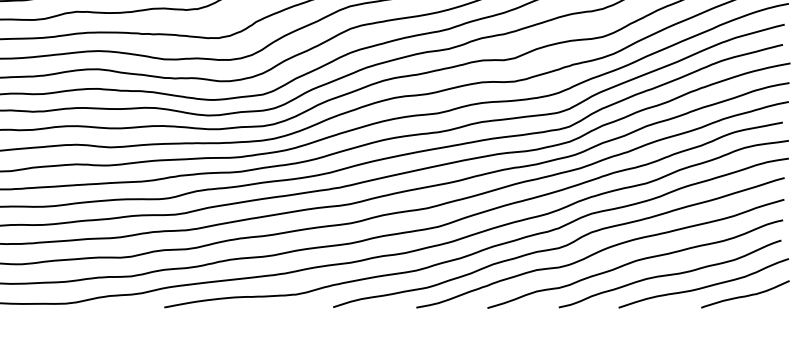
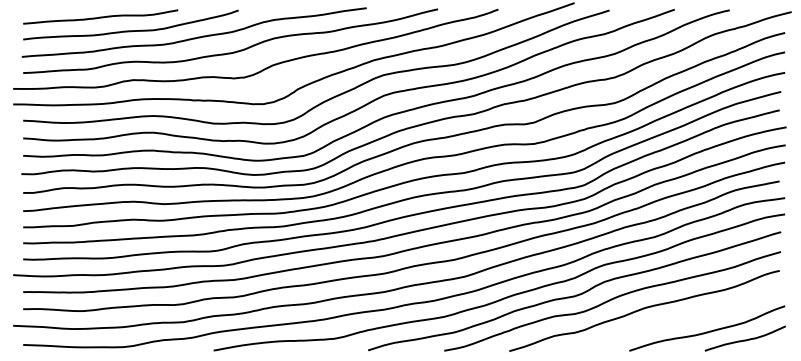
curve: (670, 273) -> (676, 319), removed

